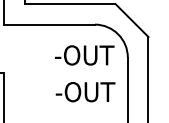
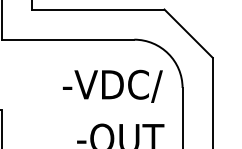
text: (80, 56) -> (113, 86), -OUT -> -VDC/

